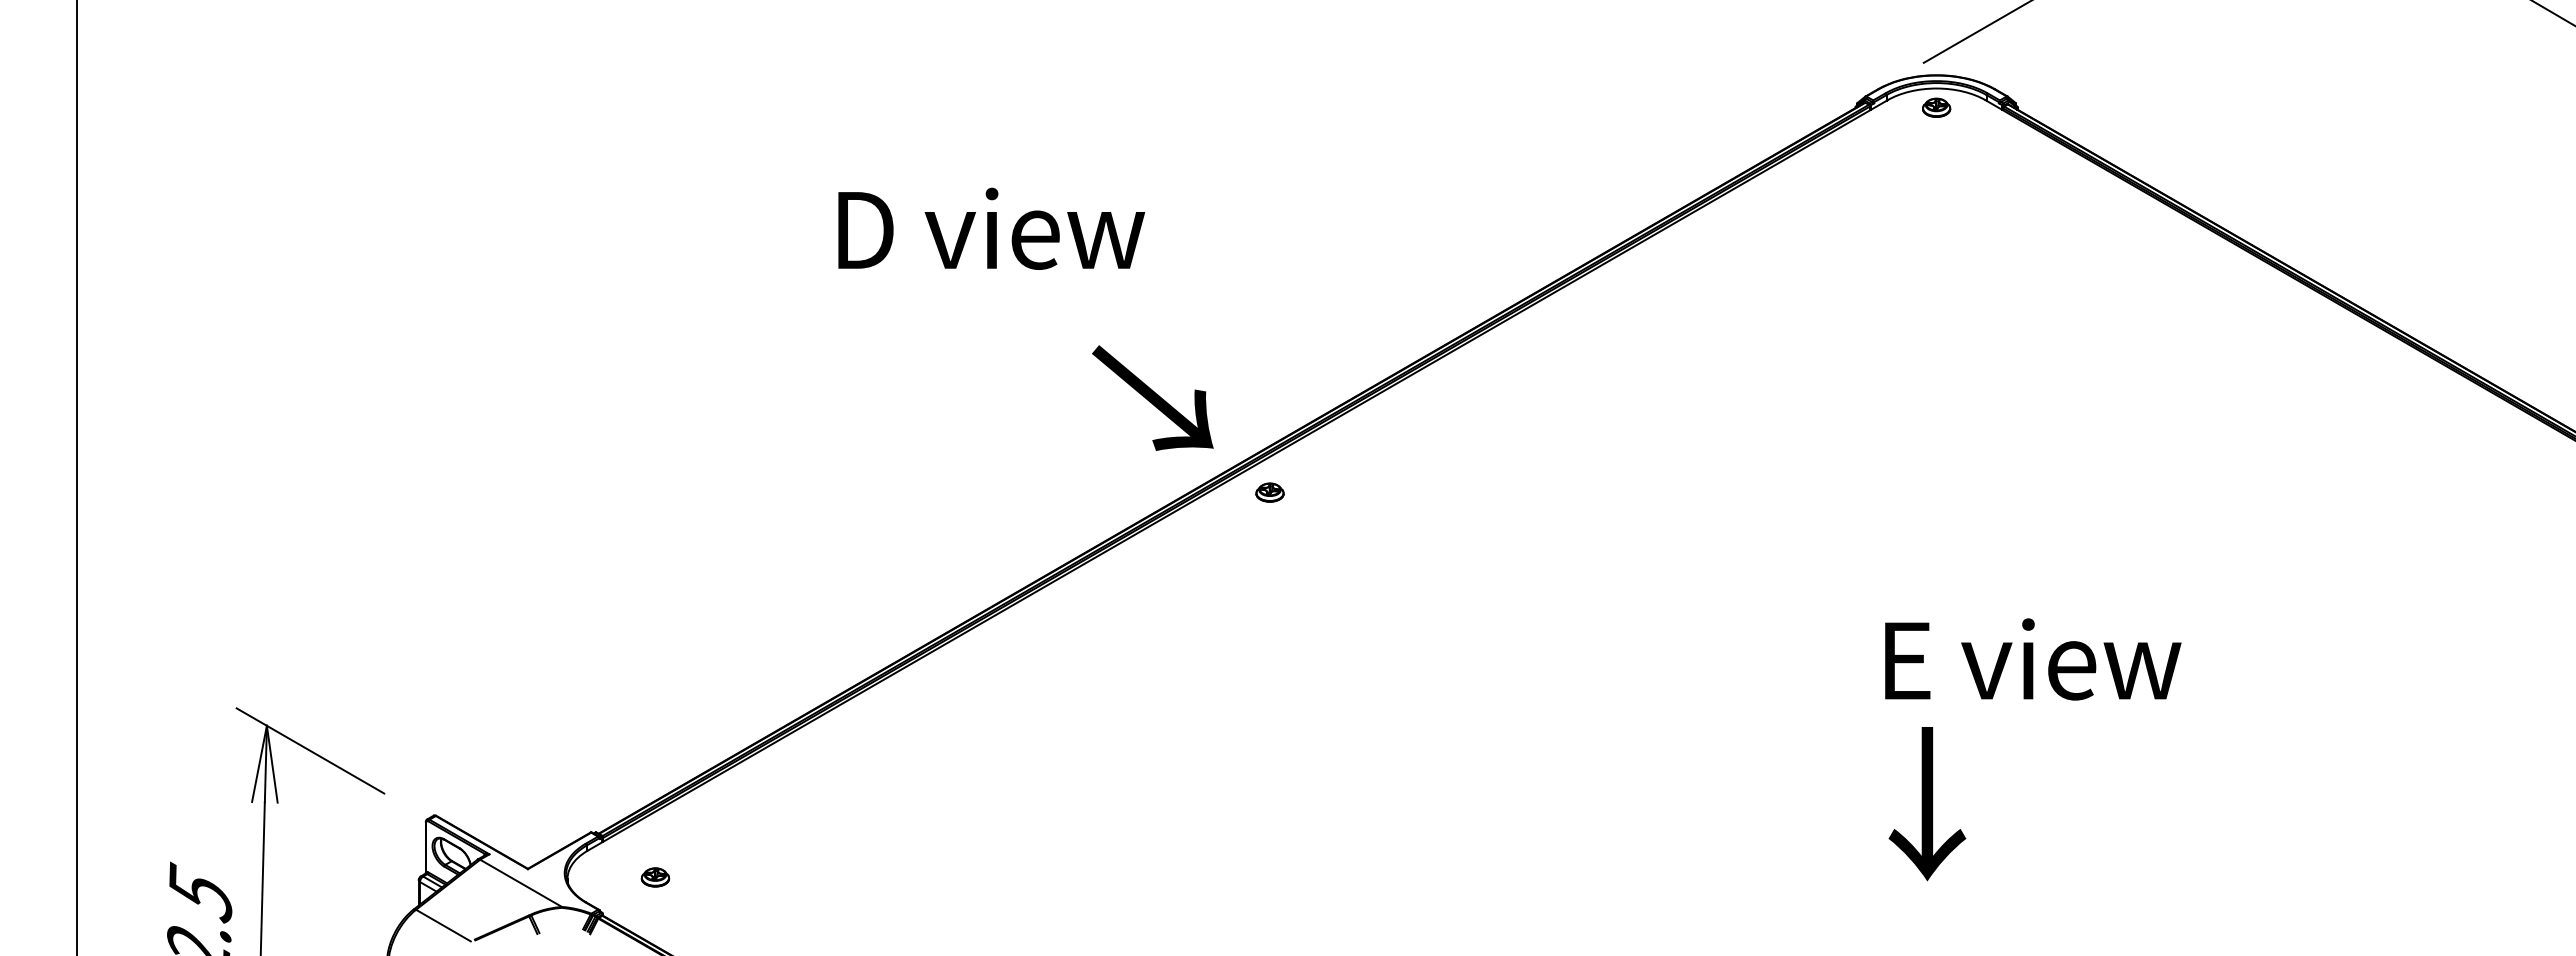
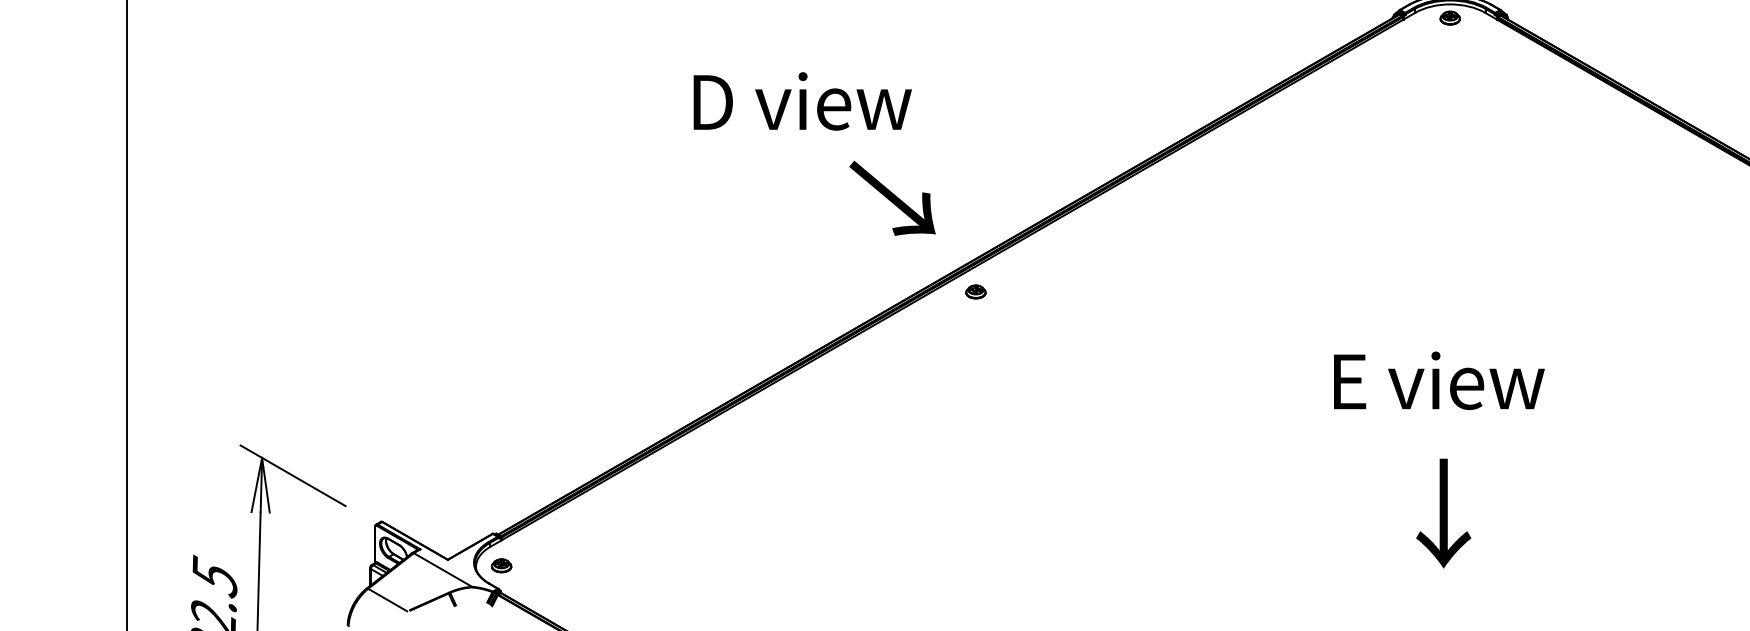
text: (991, 228) -> (802, 101), moved
text: (1152, 397) -> (892, 197), moved
text: (2033, 659) -> (1439, 380), moved
part: (655, 877) -> (501, 565), moved

